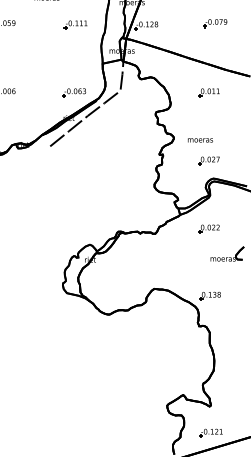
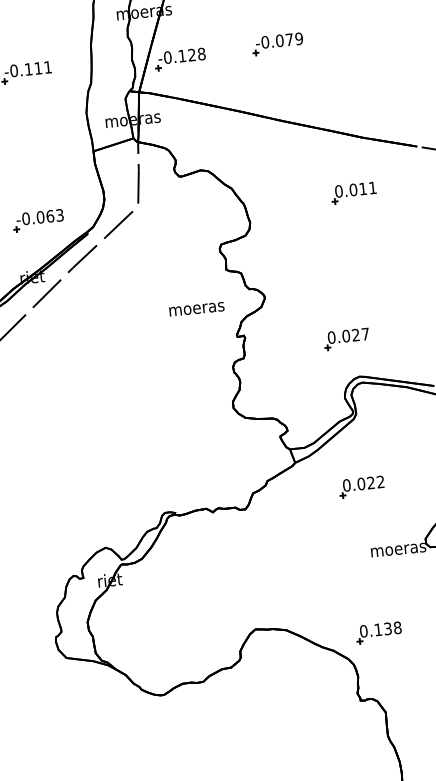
part: (215, 23) -> (277, 44), moved
part: (208, 92) -> (352, 192), moved
text: (200, 140) -> (196, 309), moved

